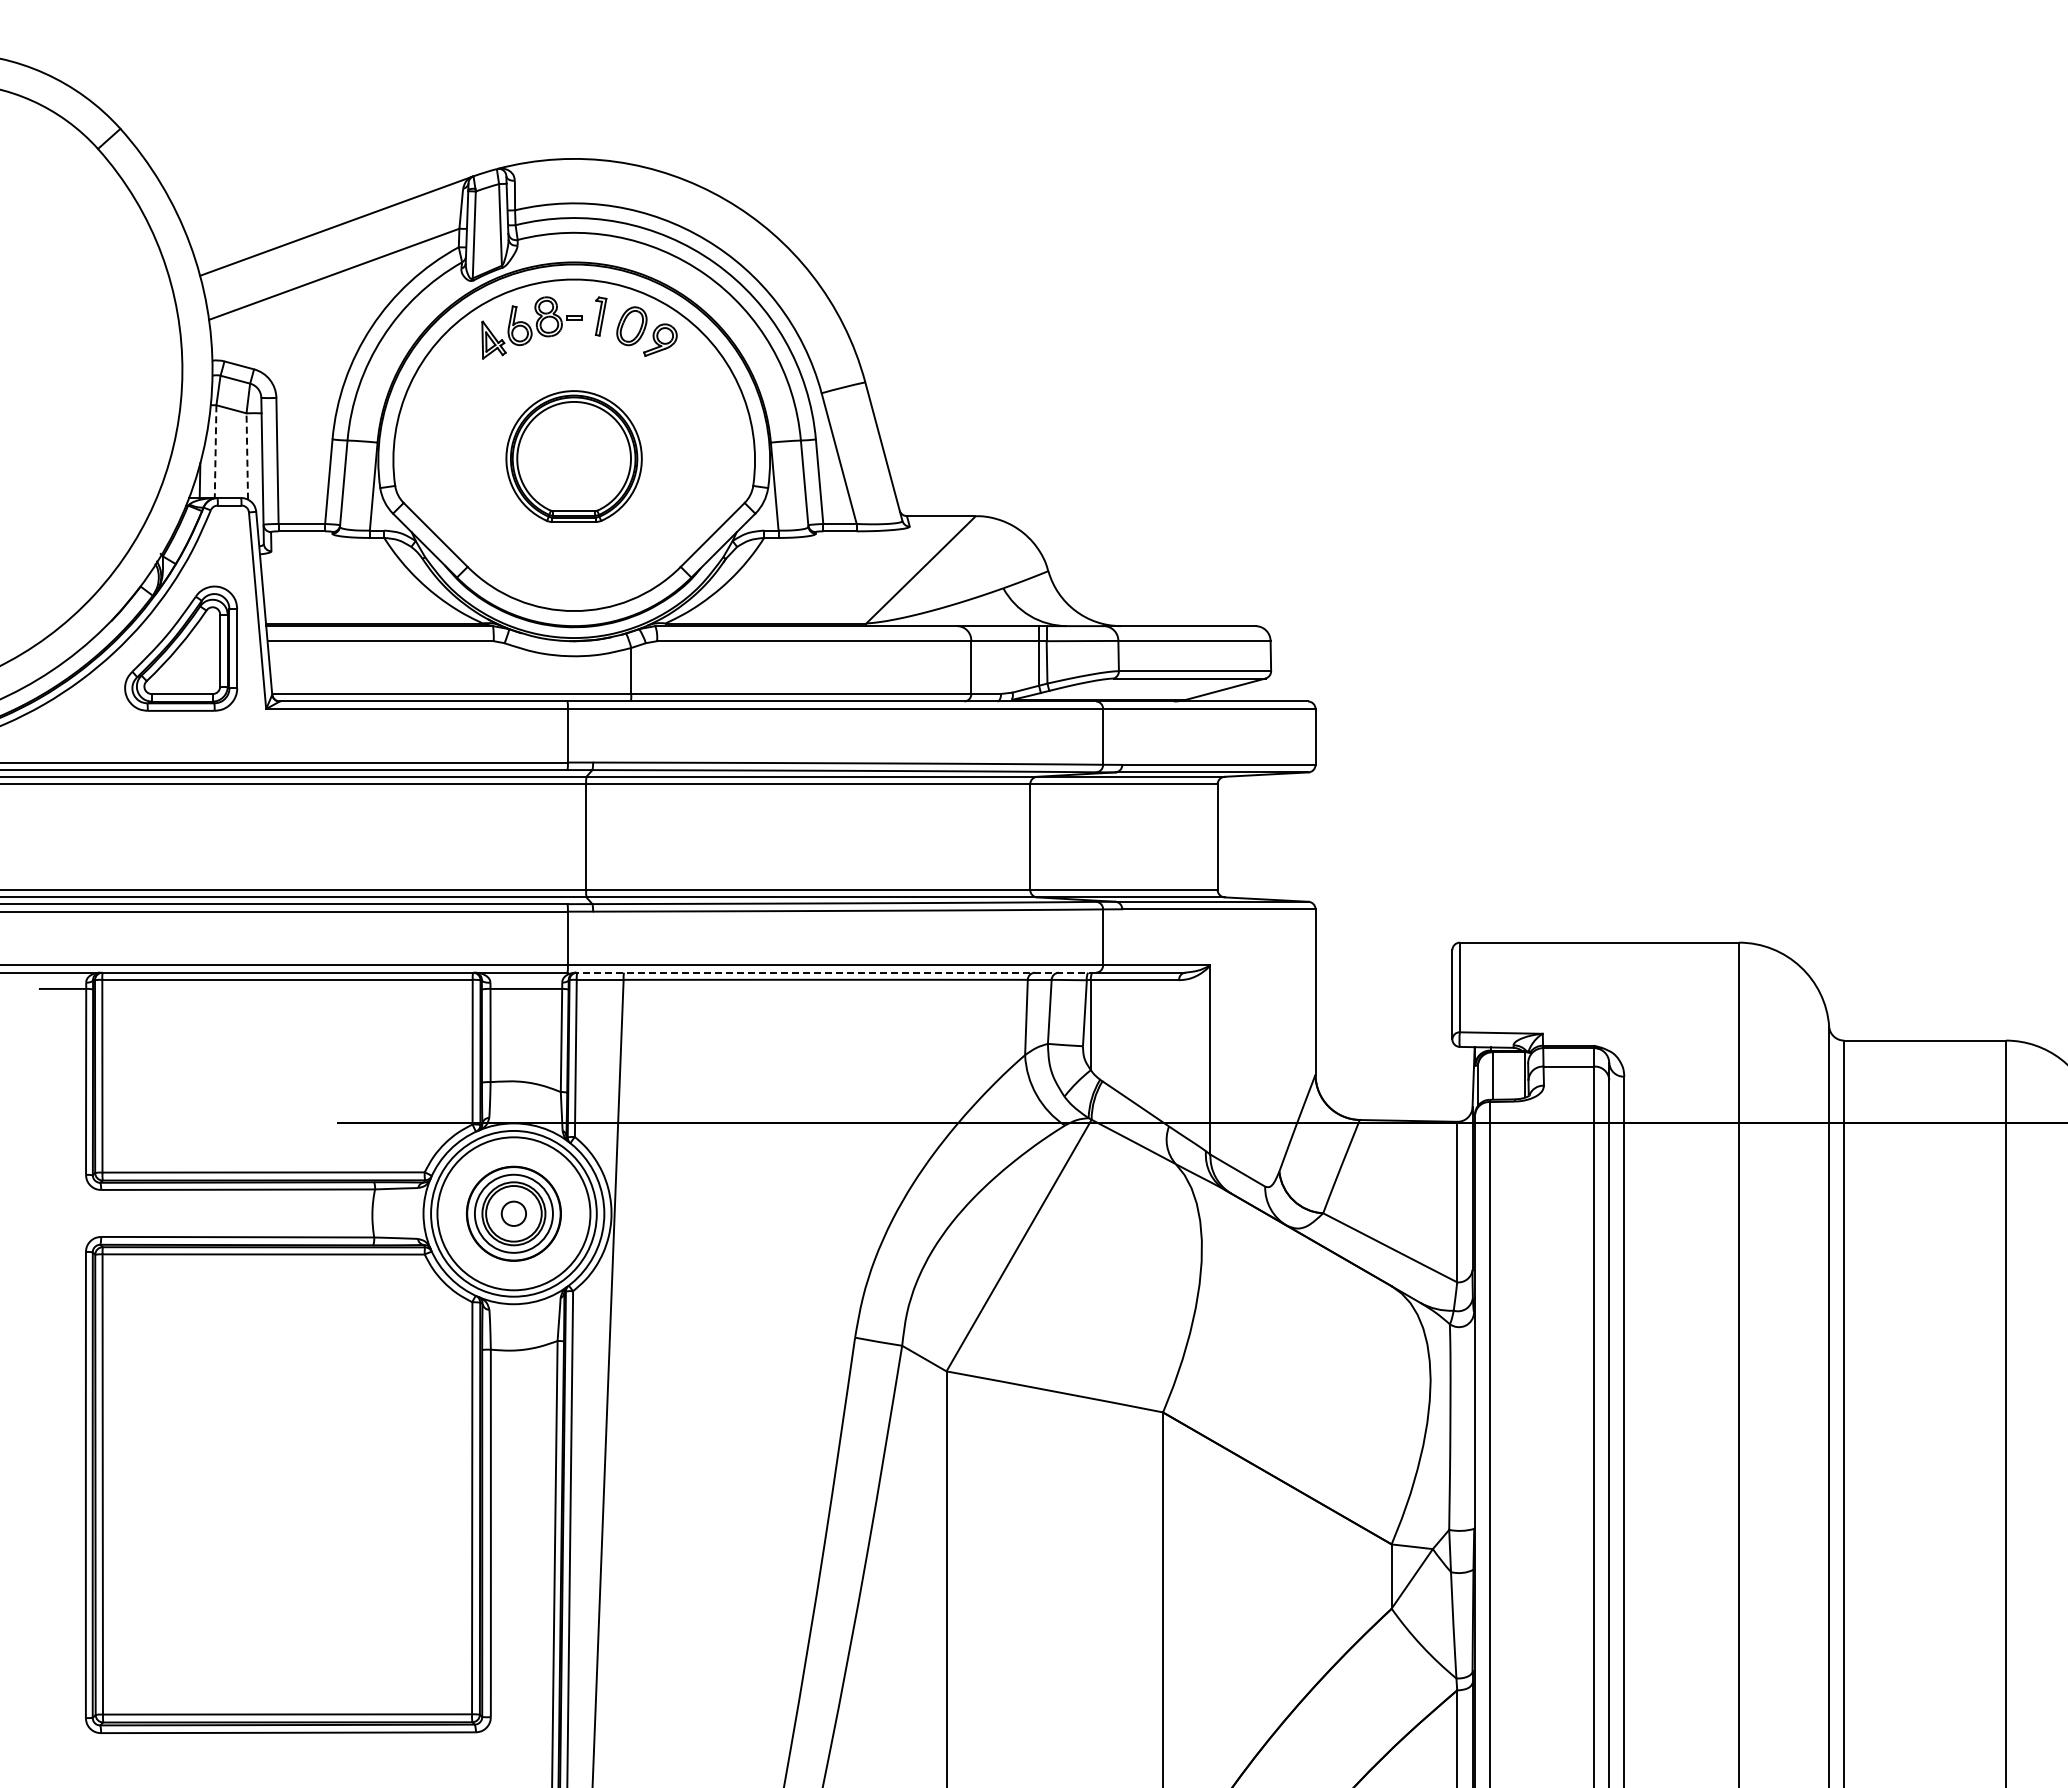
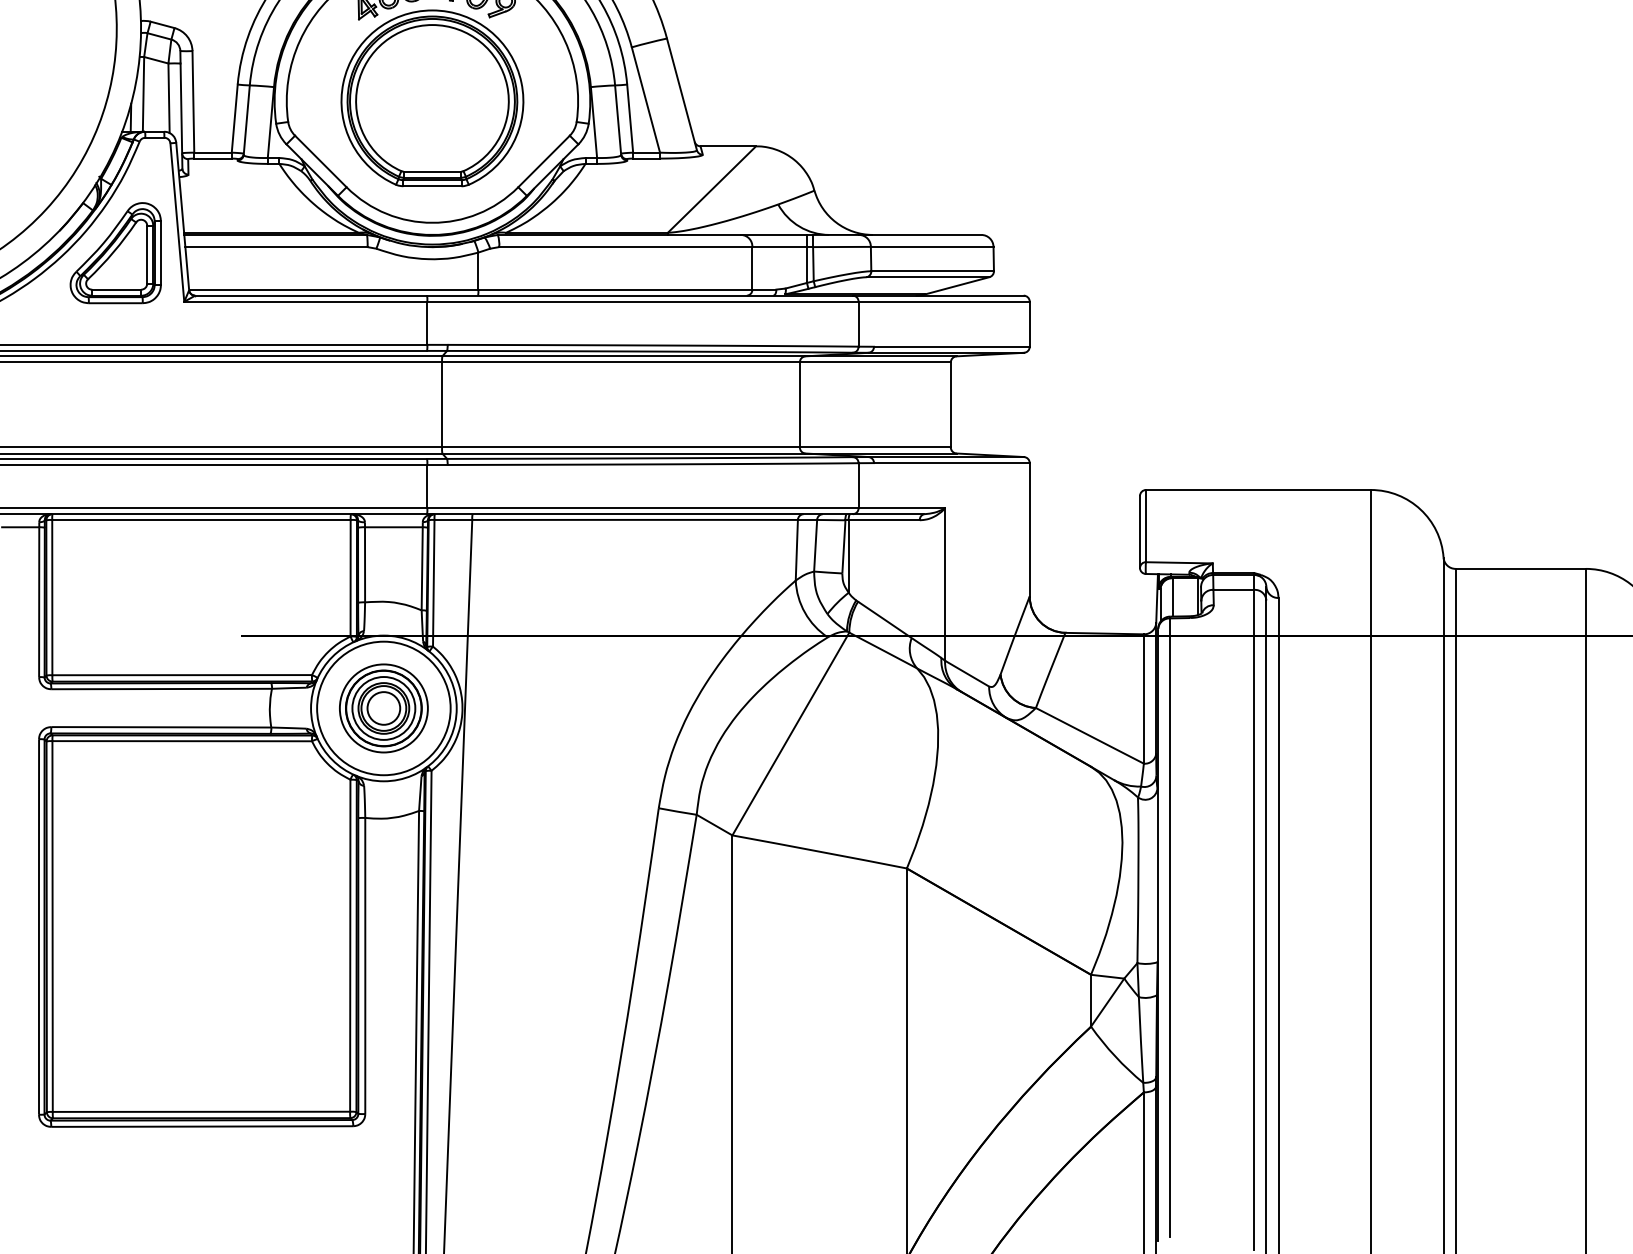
line: (215, 452) -> (143, 95), dashed -> solid
line: (247, 456) -> (169, 98), dashed -> solid
part: (573, 456) -> (431, 98), size x1.67
line: (831, 972) -> (639, 514), dashed -> solid
circle: (513, 1213) -> (383, 708), size x0.71
circle: (513, 1213) -> (383, 708), size x1.67

